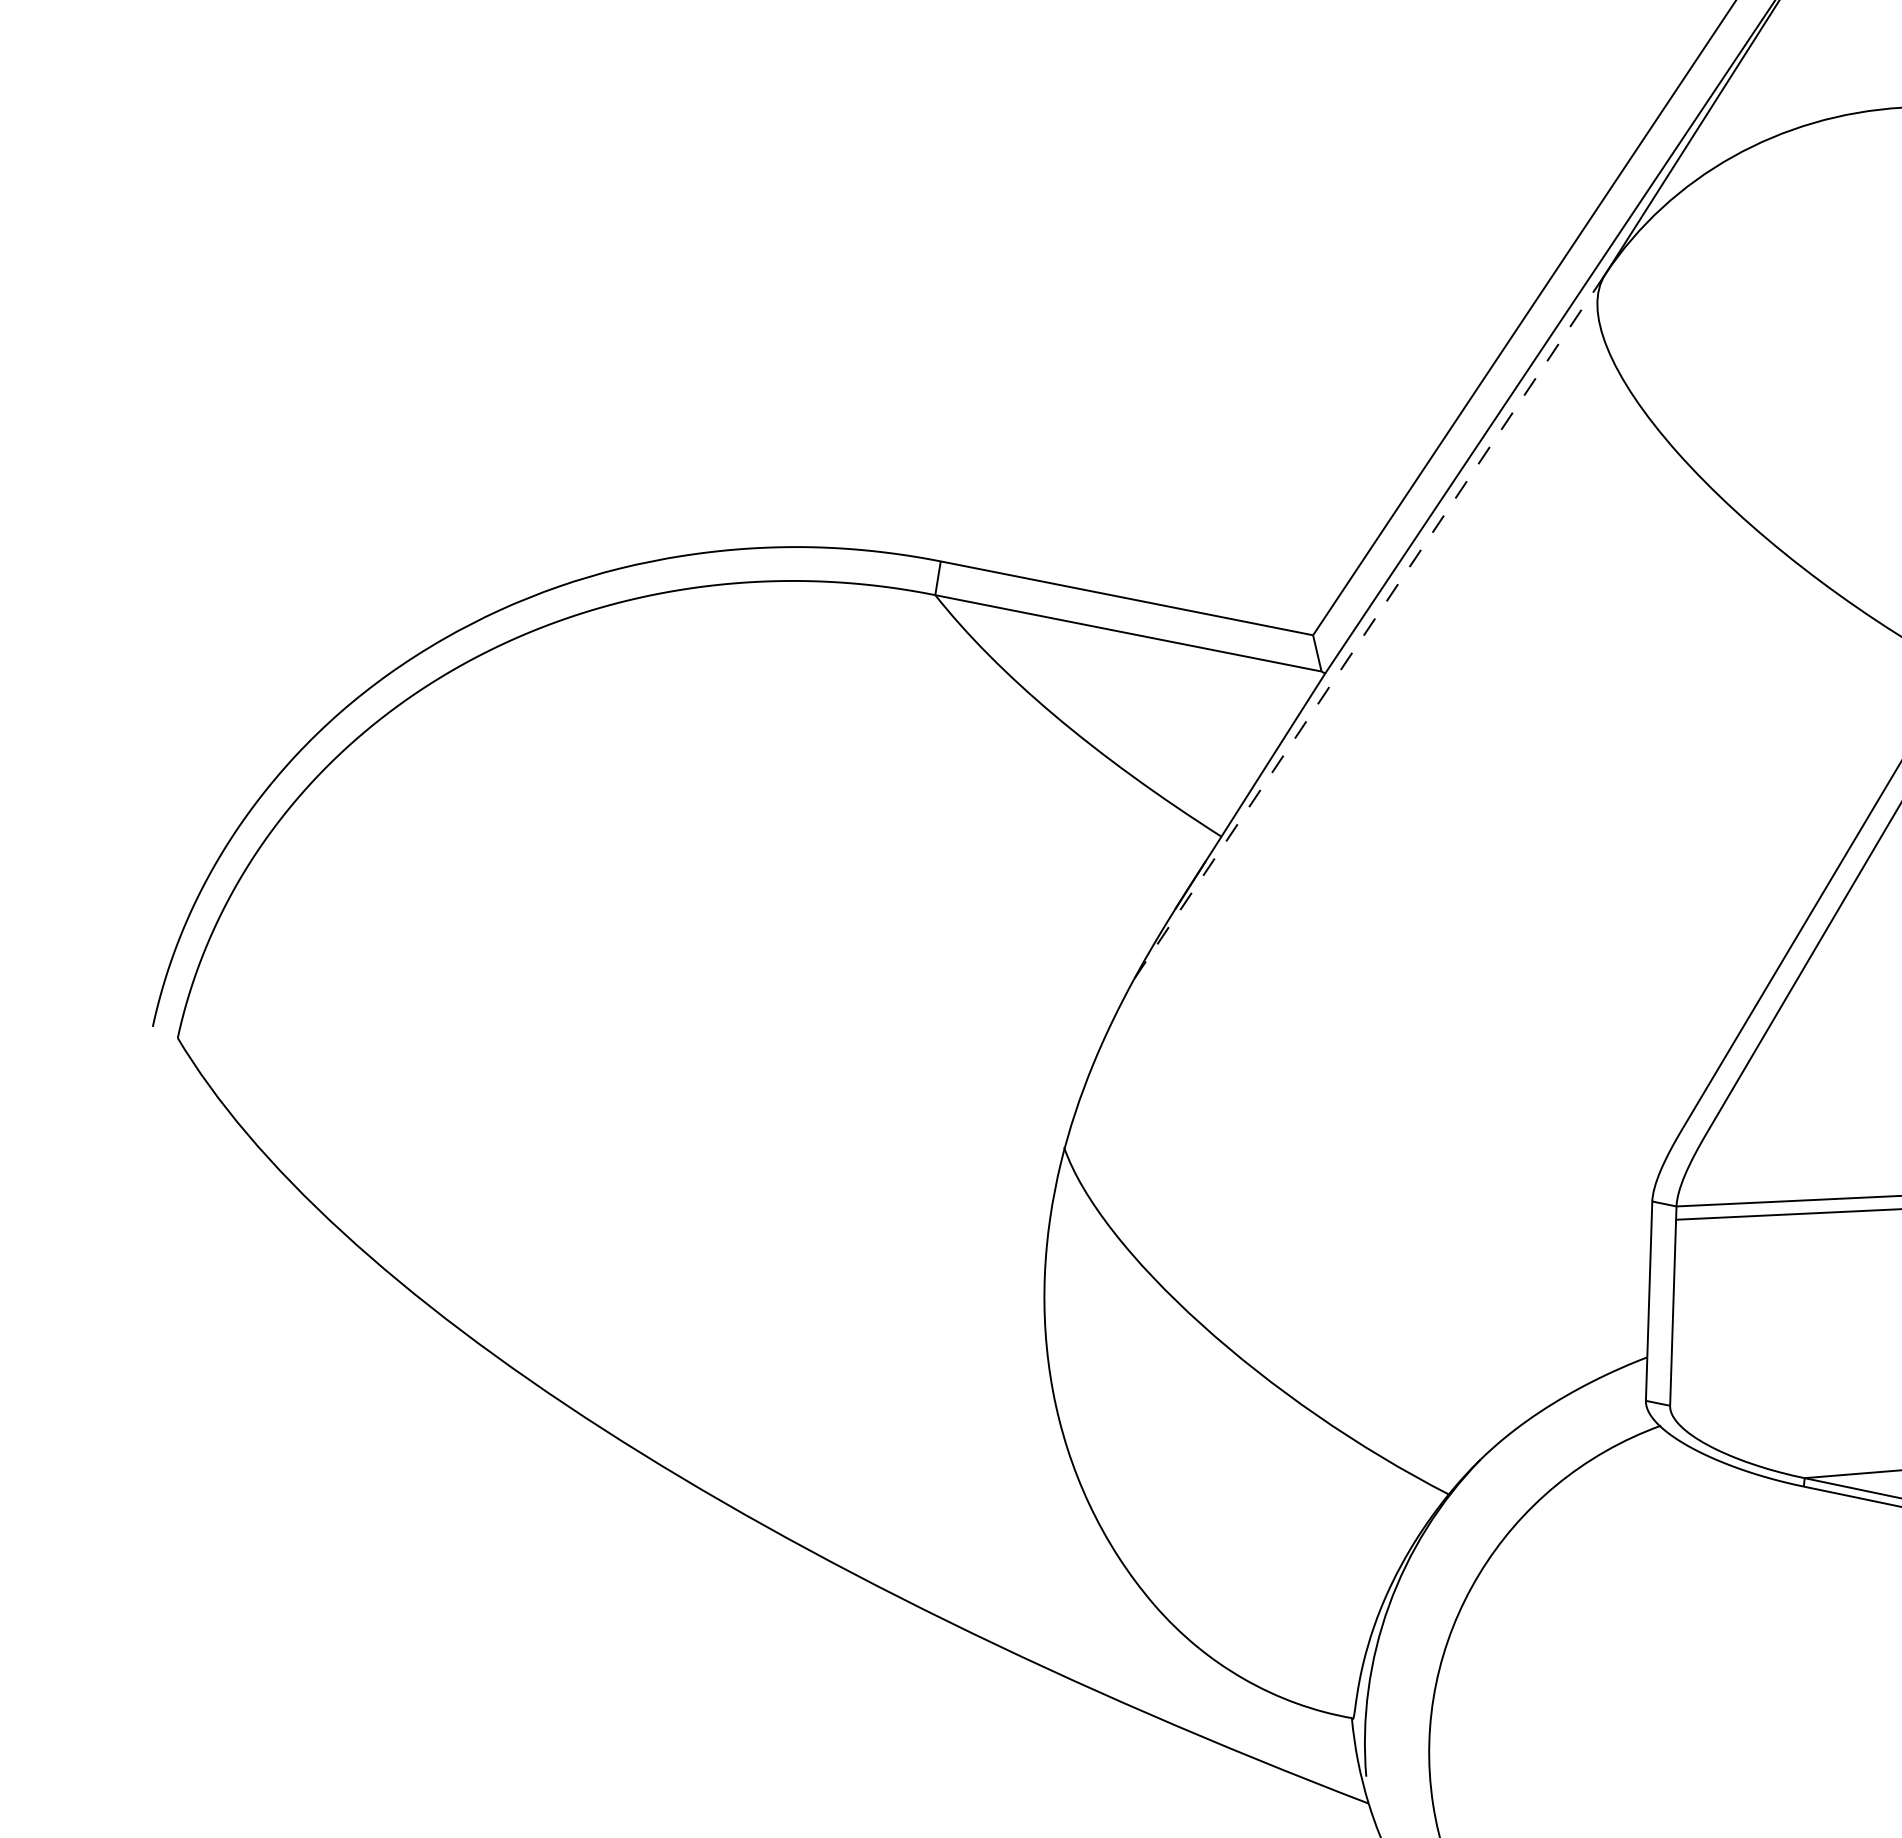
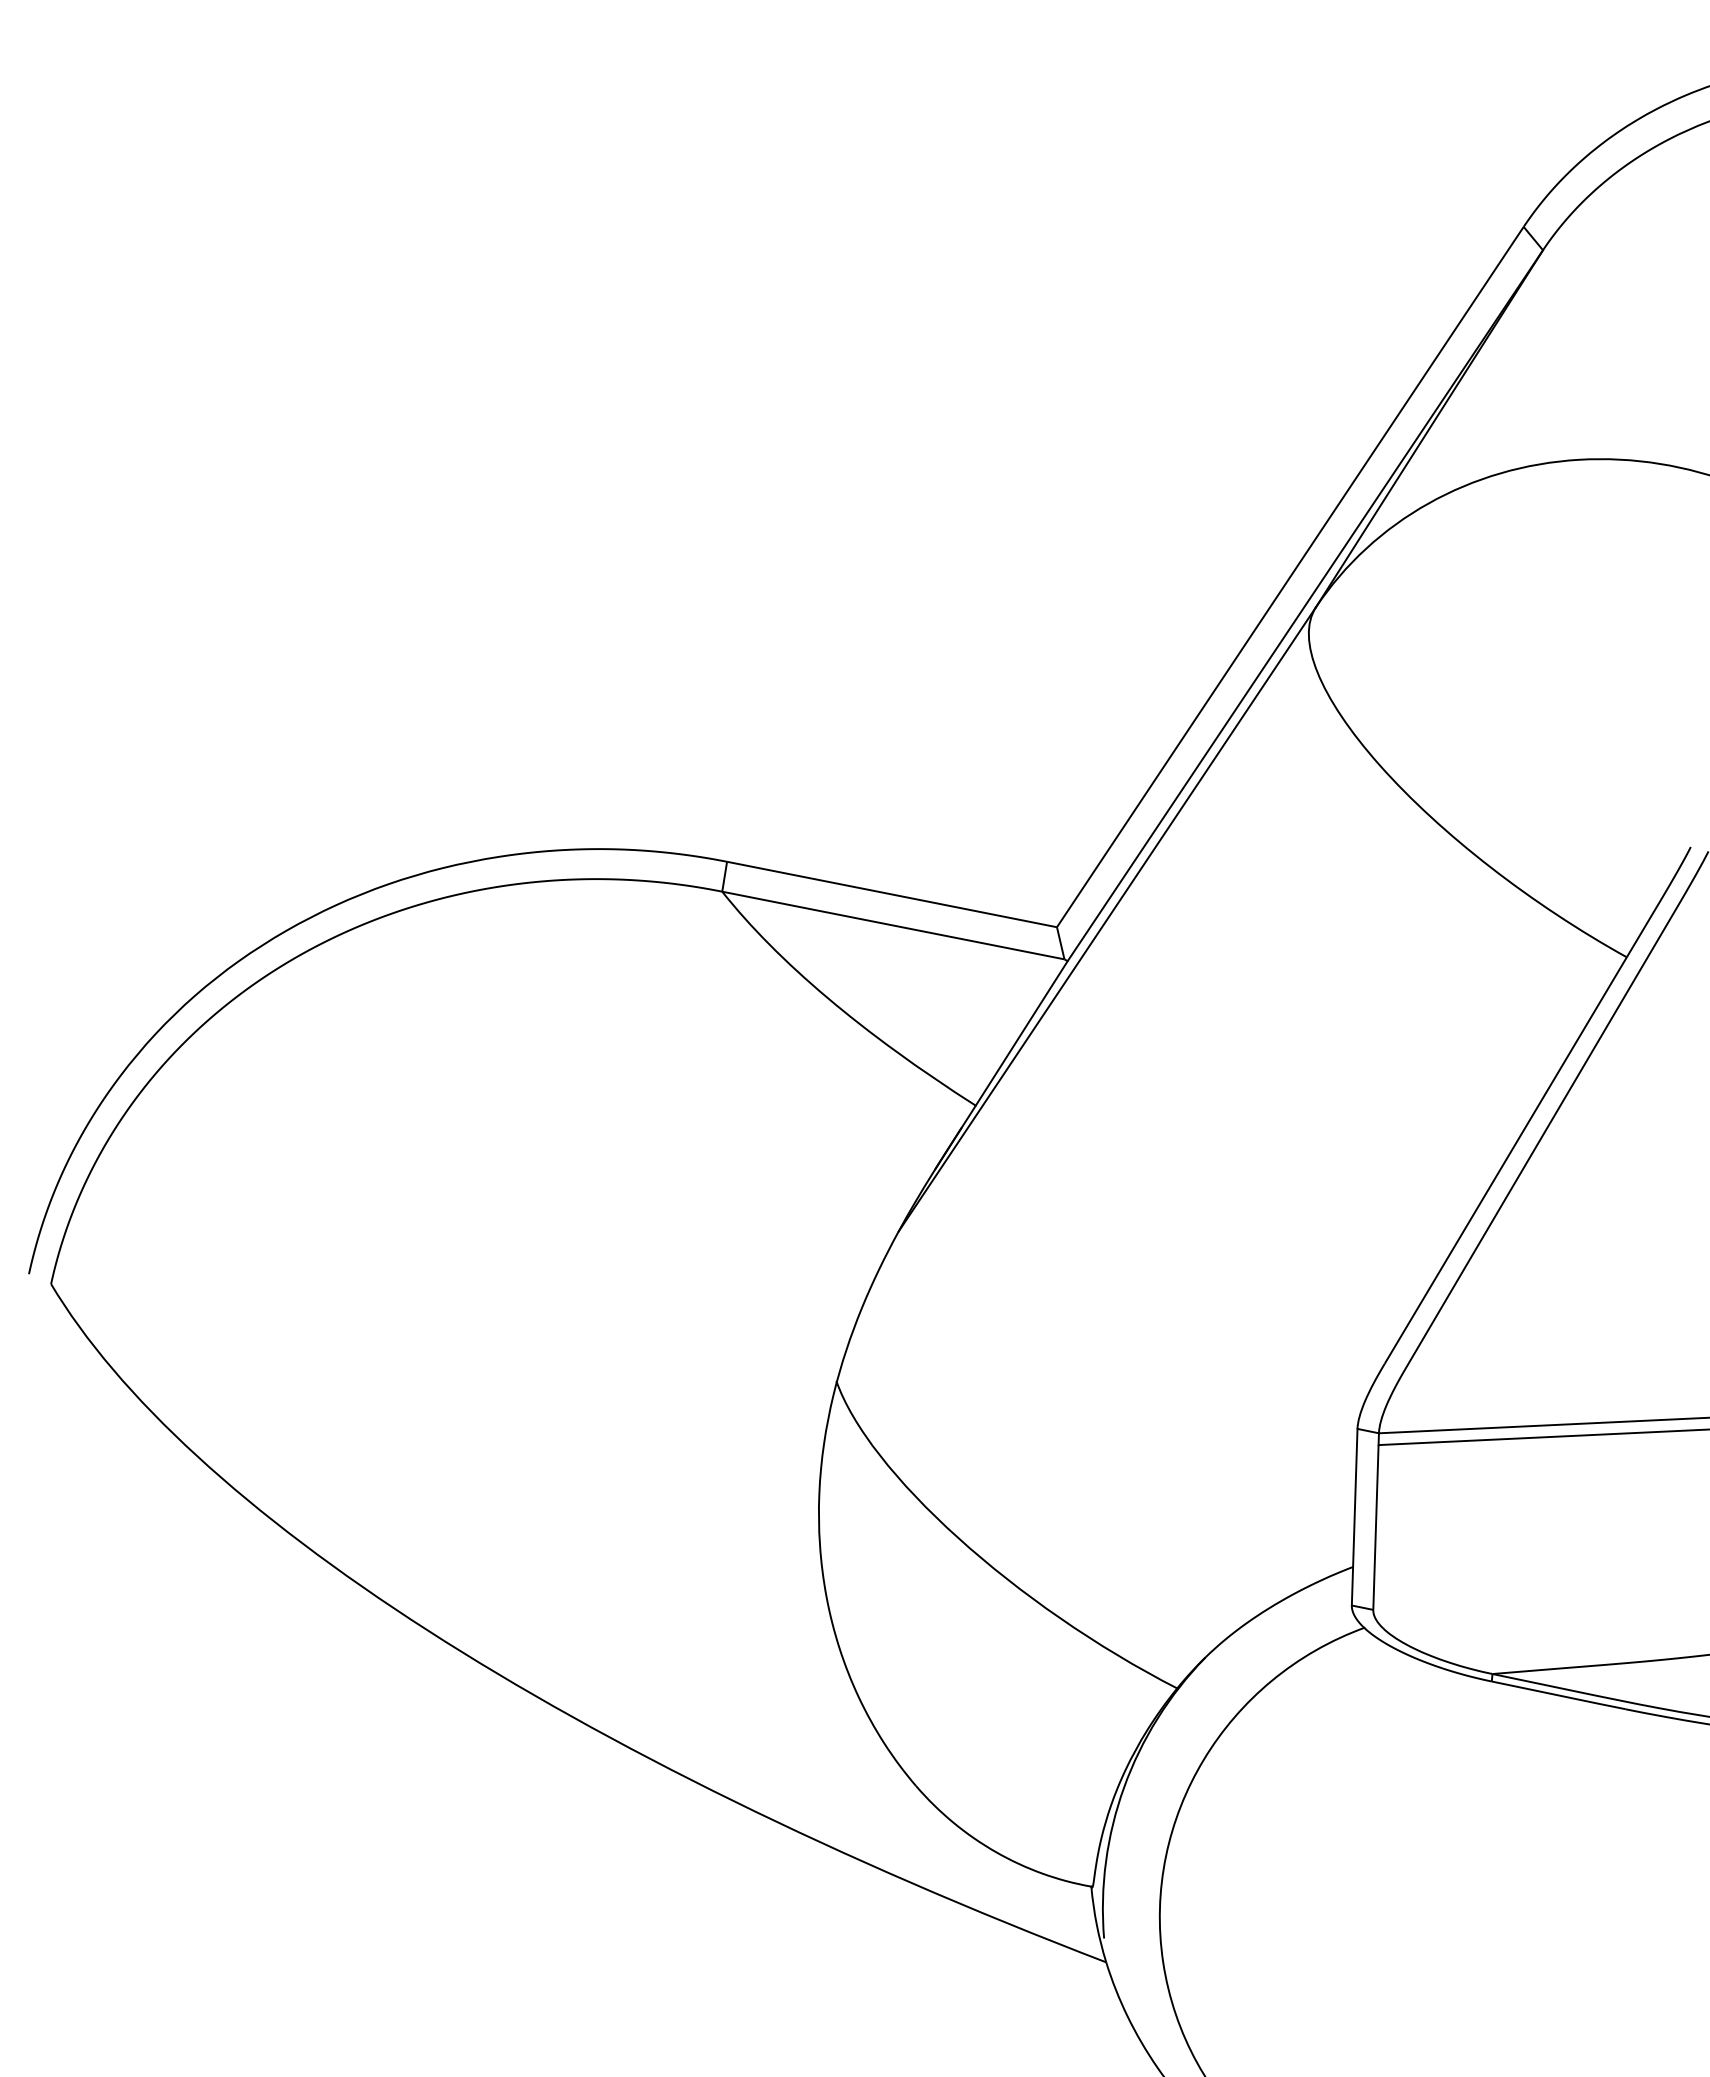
line: (1370, 626) -> (1107, 919), dashed -> solid

